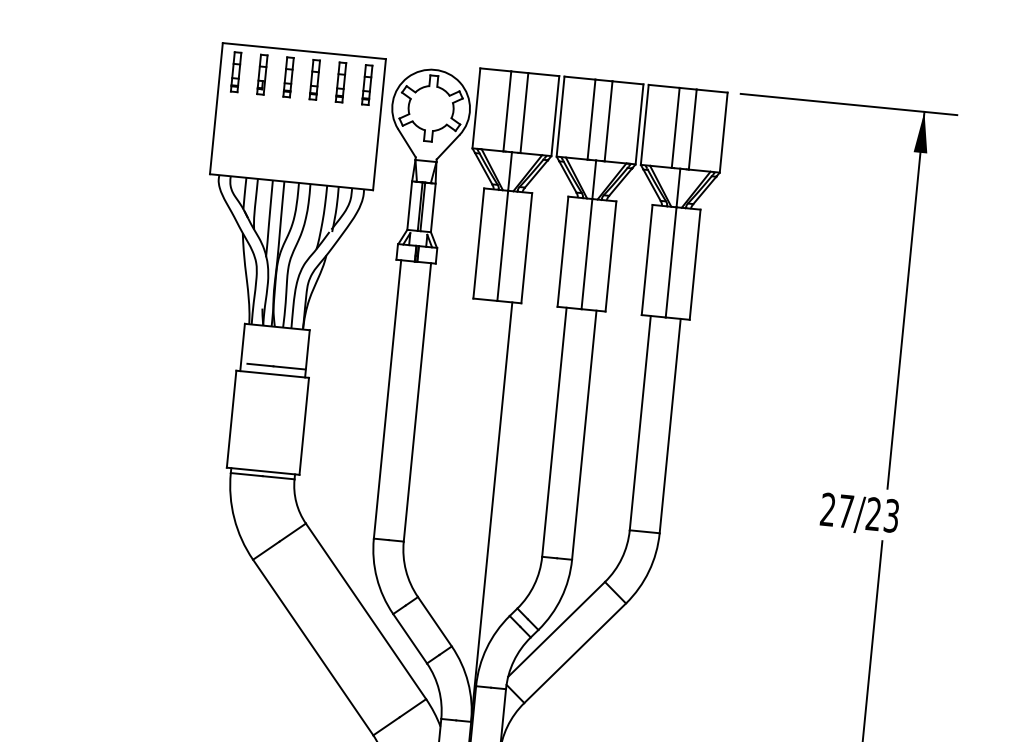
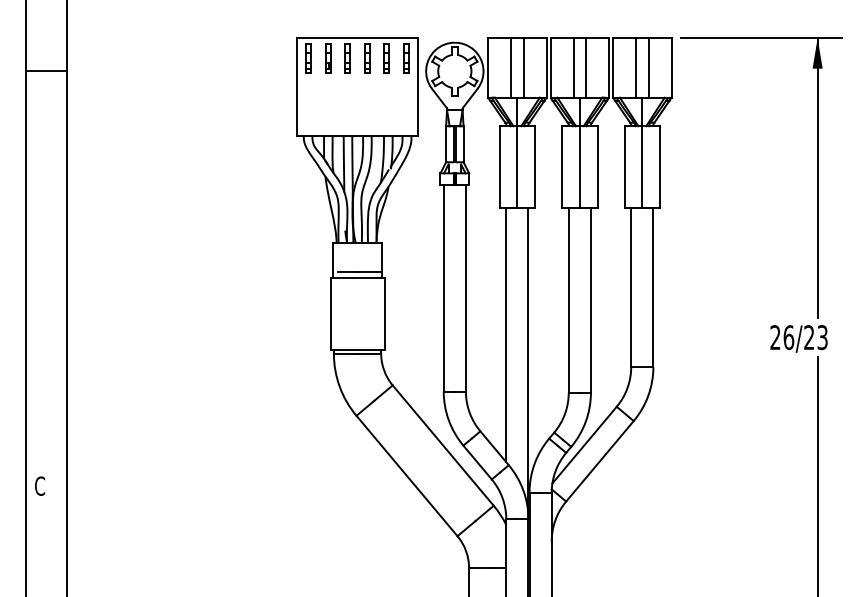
line: (465, 469) -> (506, 334), added
text: (845, 511) -> (788, 337), 27/23 -> 26/23

